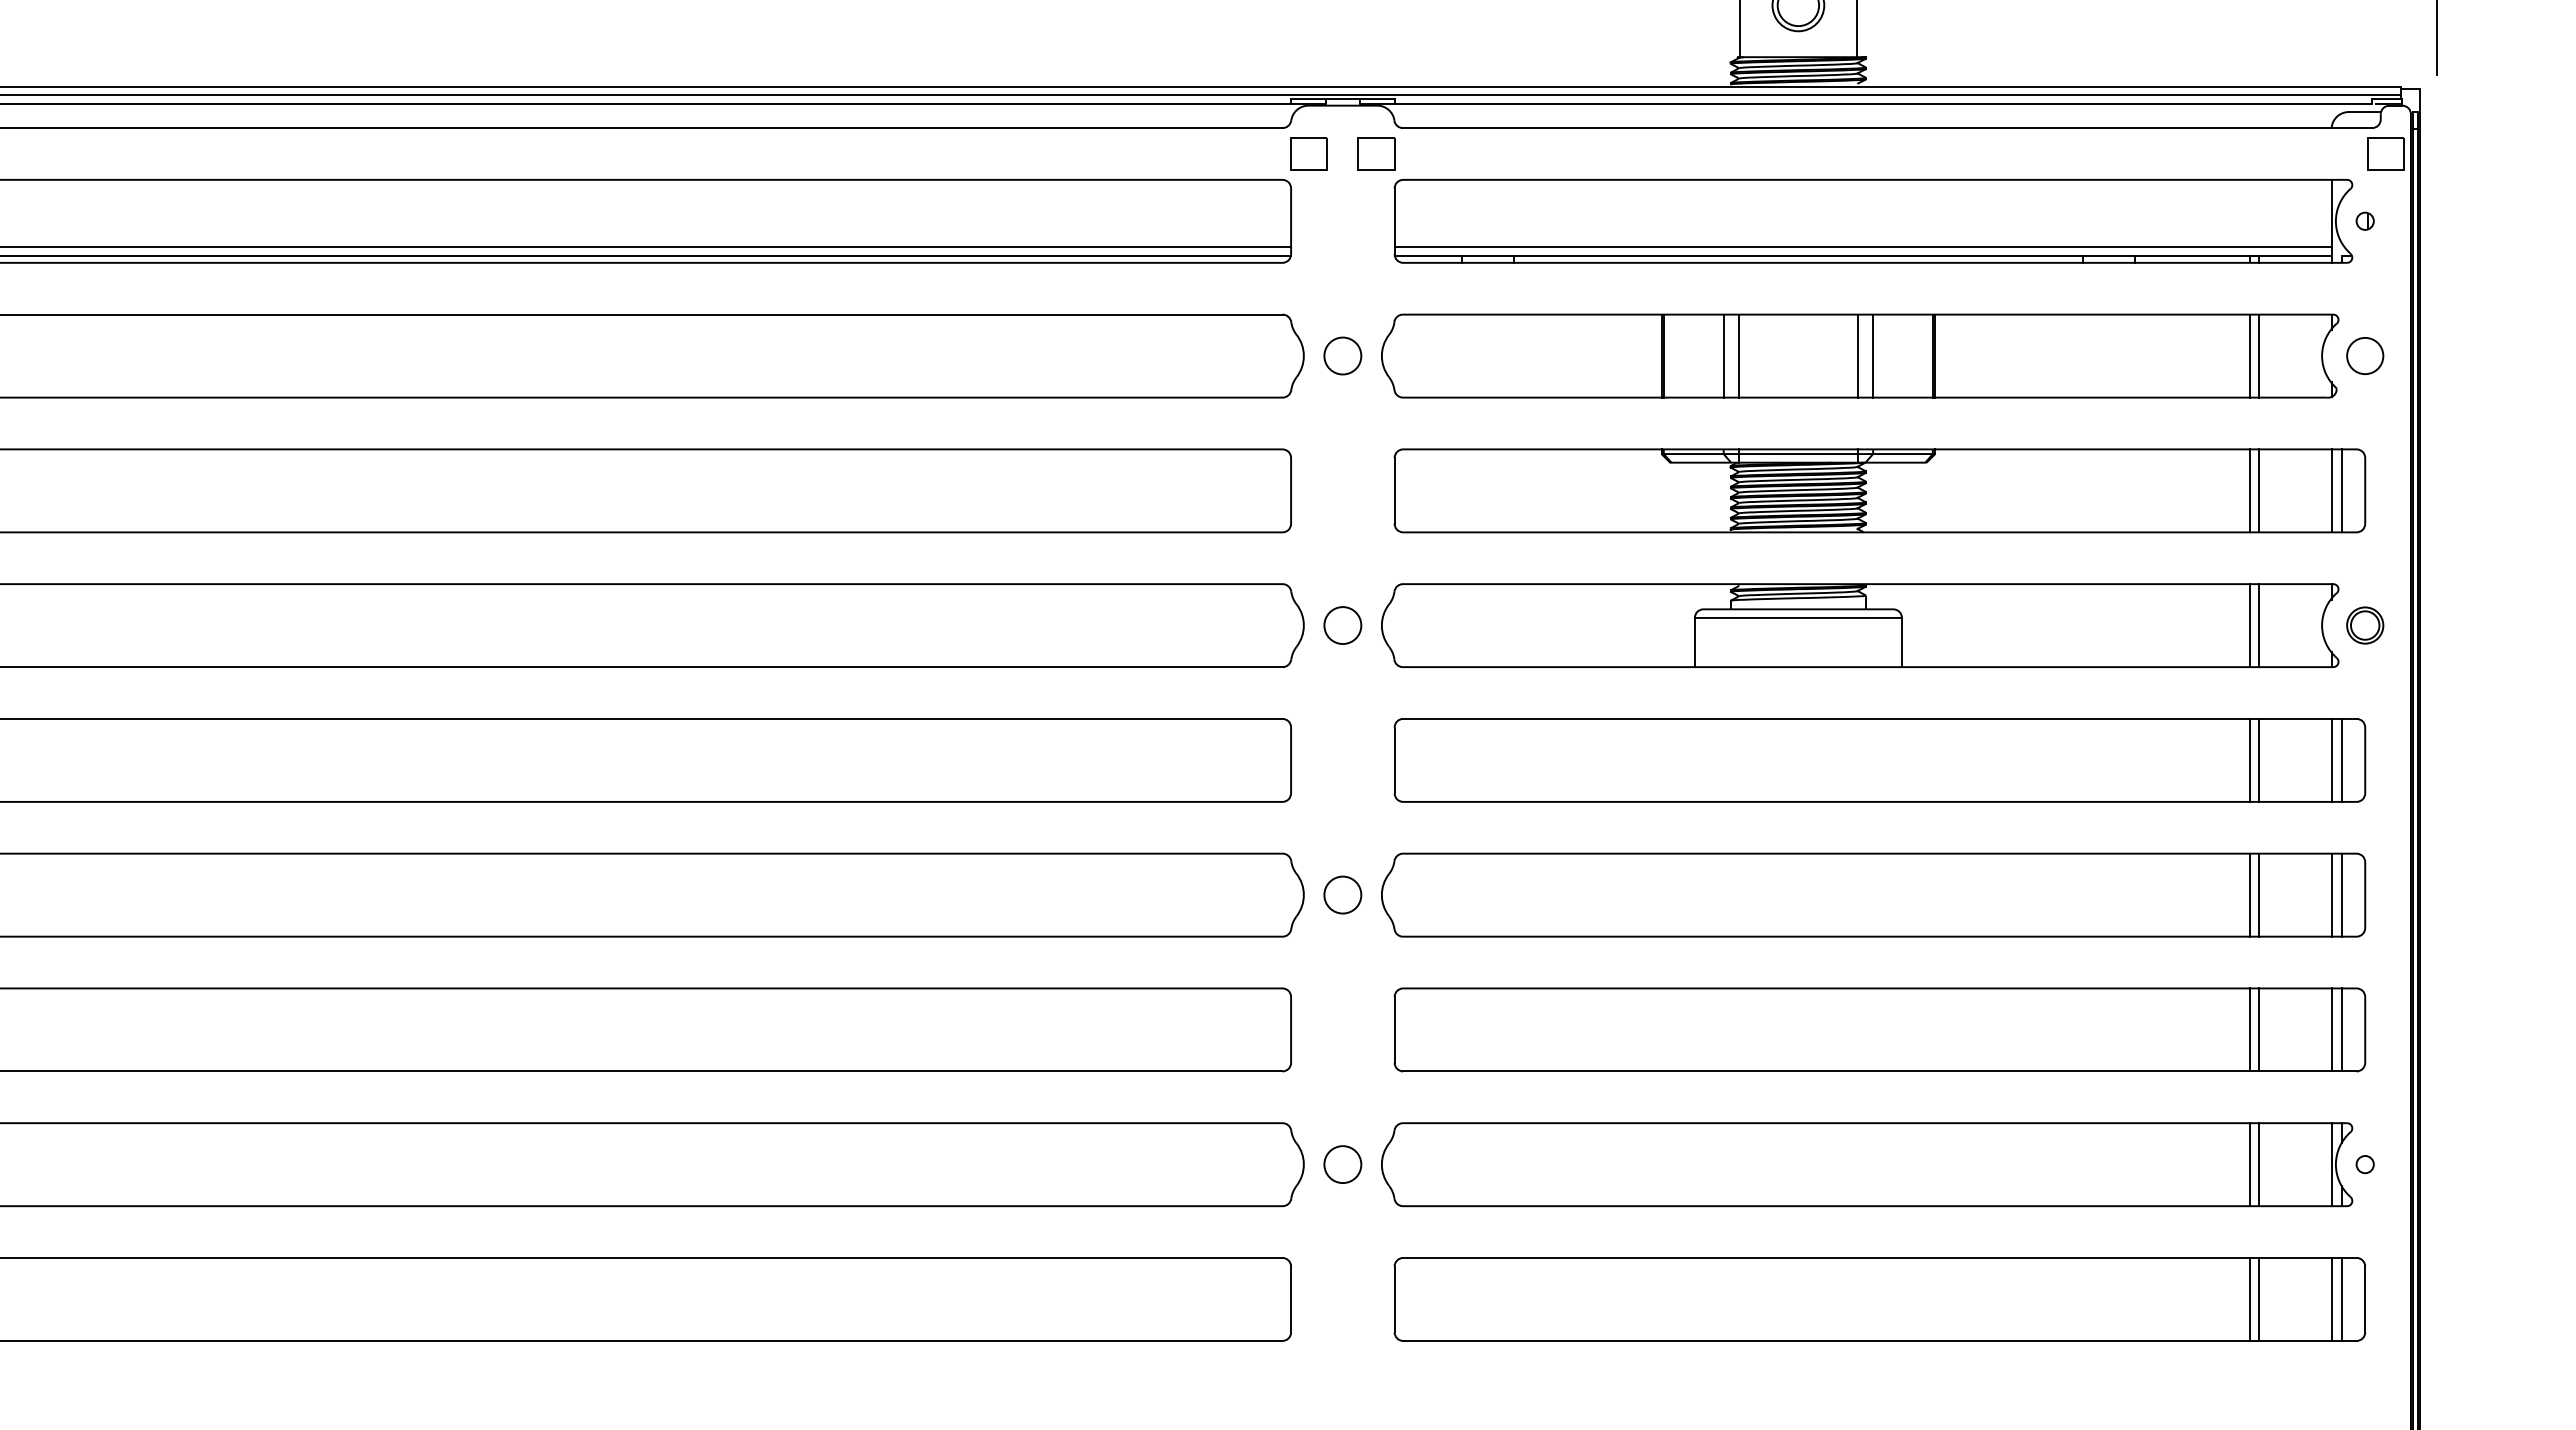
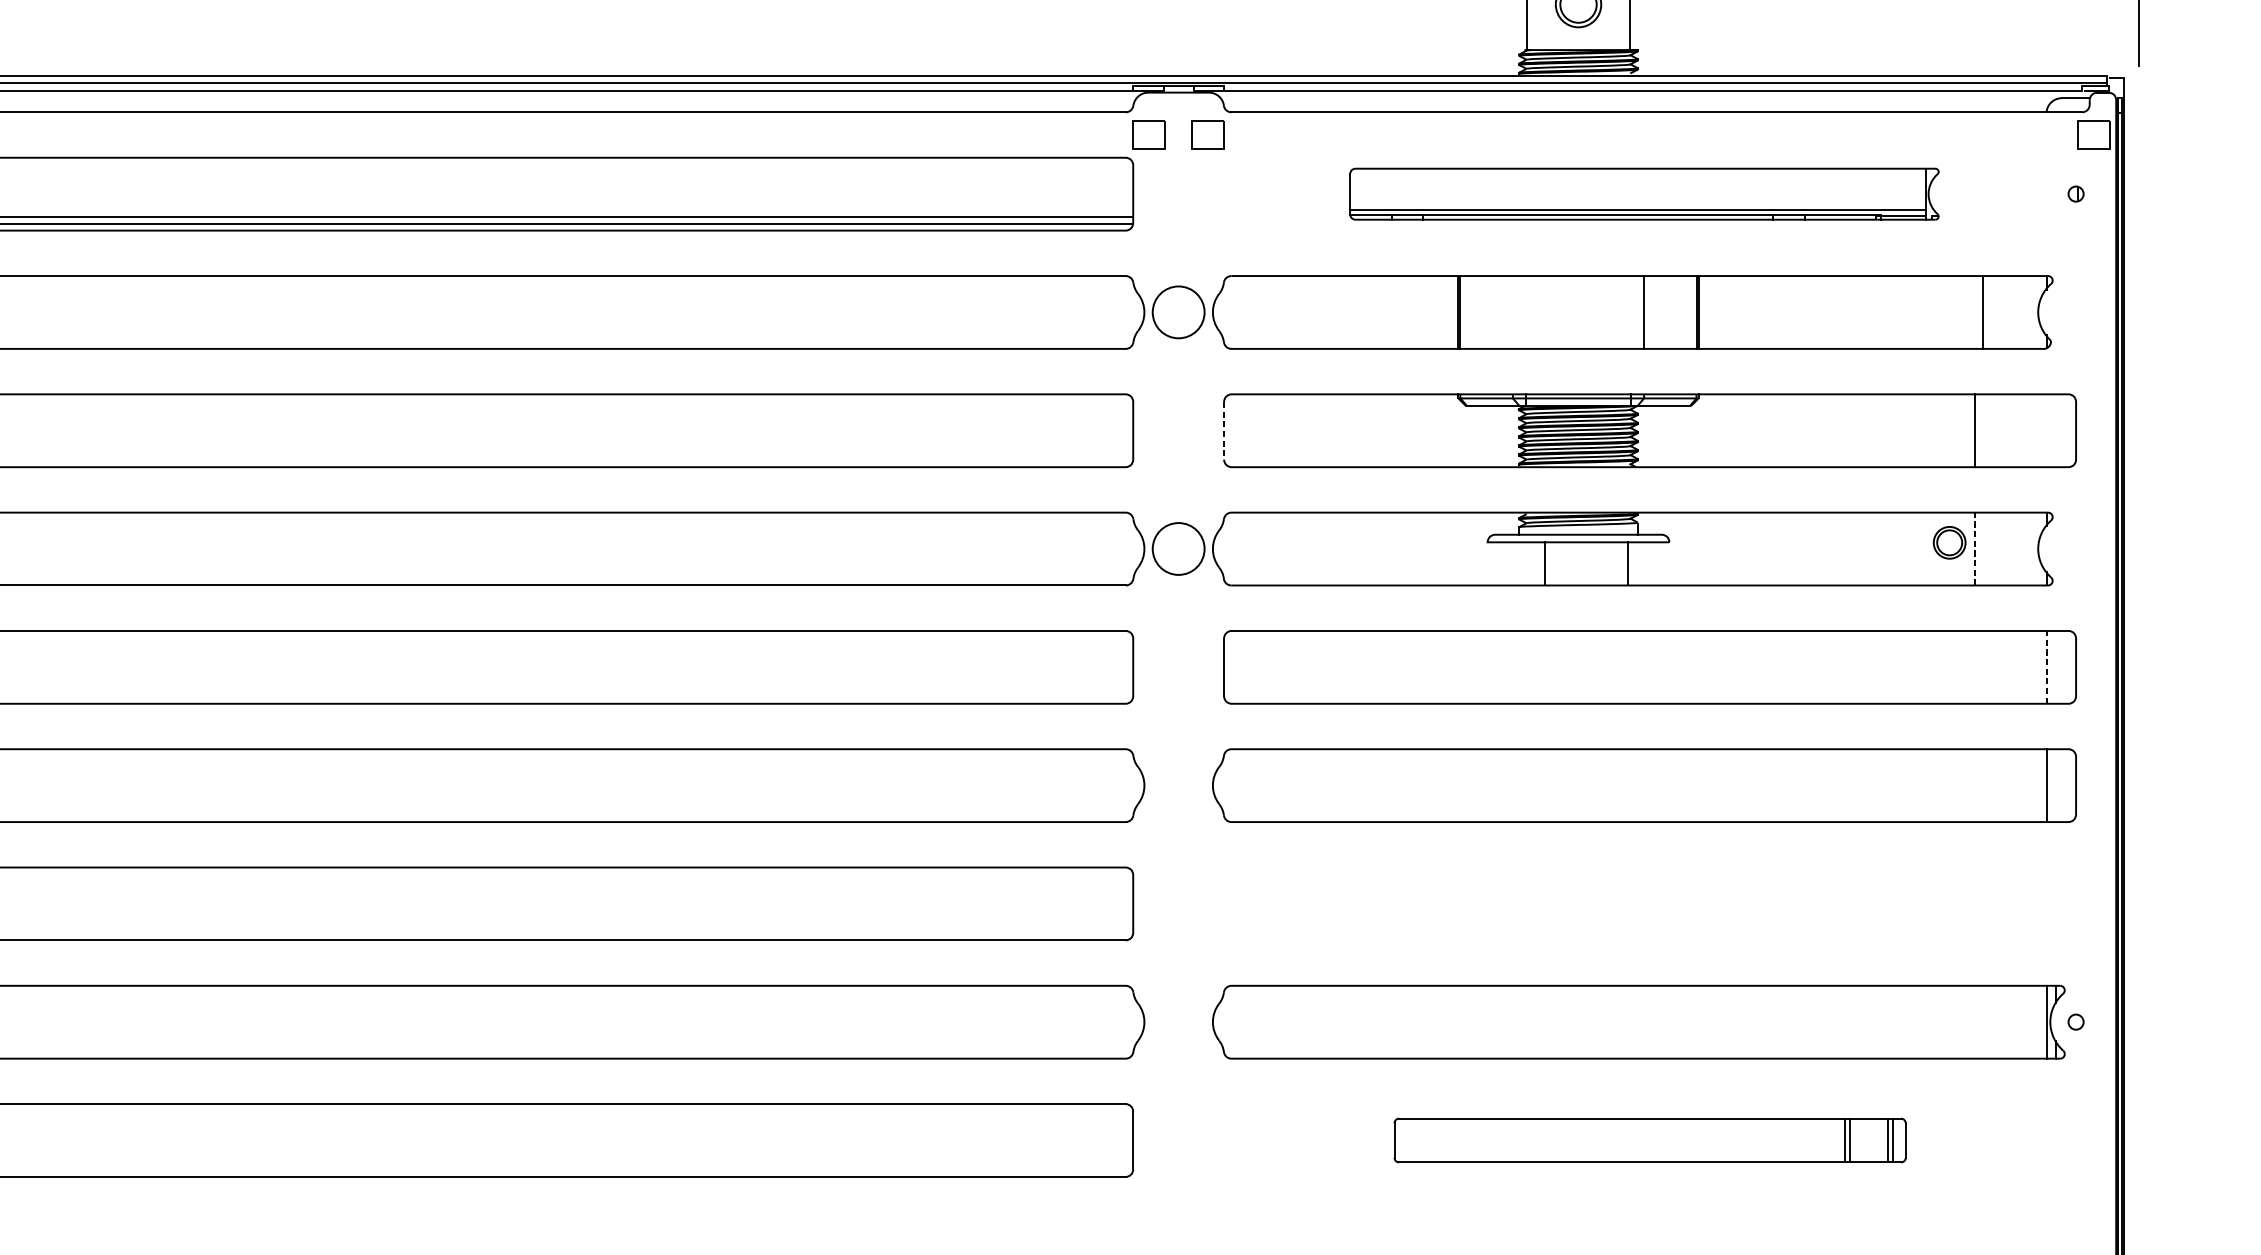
part: (1873, 221) -> (1644, 194), size x0.7
circle: (1342, 355) -> (1178, 311), size x1.6
line: (1723, 355) -> (1512, 311), removed
line: (1738, 355) -> (1525, 311), removed
line: (1858, 355) -> (1631, 311), removed
line: (2250, 355) -> (1975, 311), removed
circle: (2365, 355) -> (2076, 311), removed
line: (1394, 490) -> (1223, 430), solid -> dashed
line: (2259, 490) -> (1983, 430), removed
line: (2331, 490) -> (2046, 430), removed
line: (2341, 490) -> (2055, 430), removed
circle: (1342, 625) -> (1178, 548), size x1.6
line: (2250, 625) -> (1975, 548), solid -> dashed
line: (2259, 625) -> (1983, 548), removed
part: (2365, 625) -> (1949, 542), moved
line: (1694, 642) -> (1544, 563), moved
line: (1901, 642) -> (1627, 563), moved
line: (2250, 759) -> (1975, 666), removed
line: (2259, 759) -> (1983, 666), removed
line: (2331, 759) -> (2046, 666), solid -> dashed
line: (2341, 759) -> (2055, 666), removed
circle: (1342, 894) -> (1178, 785), removed
line: (2250, 894) -> (1975, 785), removed
line: (2259, 894) -> (1983, 785), removed
line: (2341, 894) -> (2055, 785), removed
part: (1879, 1029) -> (1649, 903), removed
circle: (1342, 1164) -> (1178, 1022), removed
line: (2250, 1164) -> (1975, 1022), removed
line: (2259, 1164) -> (1983, 1022), removed
part: (1879, 1299) -> (1649, 1140), size x0.6

